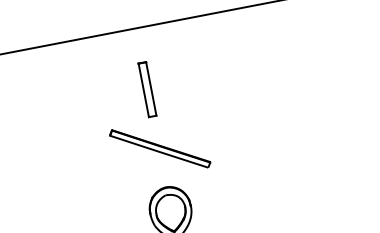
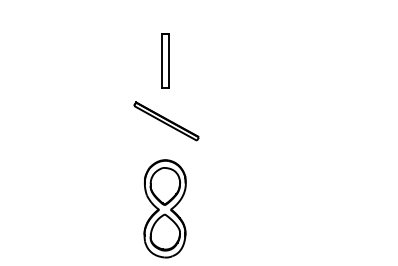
part: (160, 148) -> (166, 121), size x0.7

